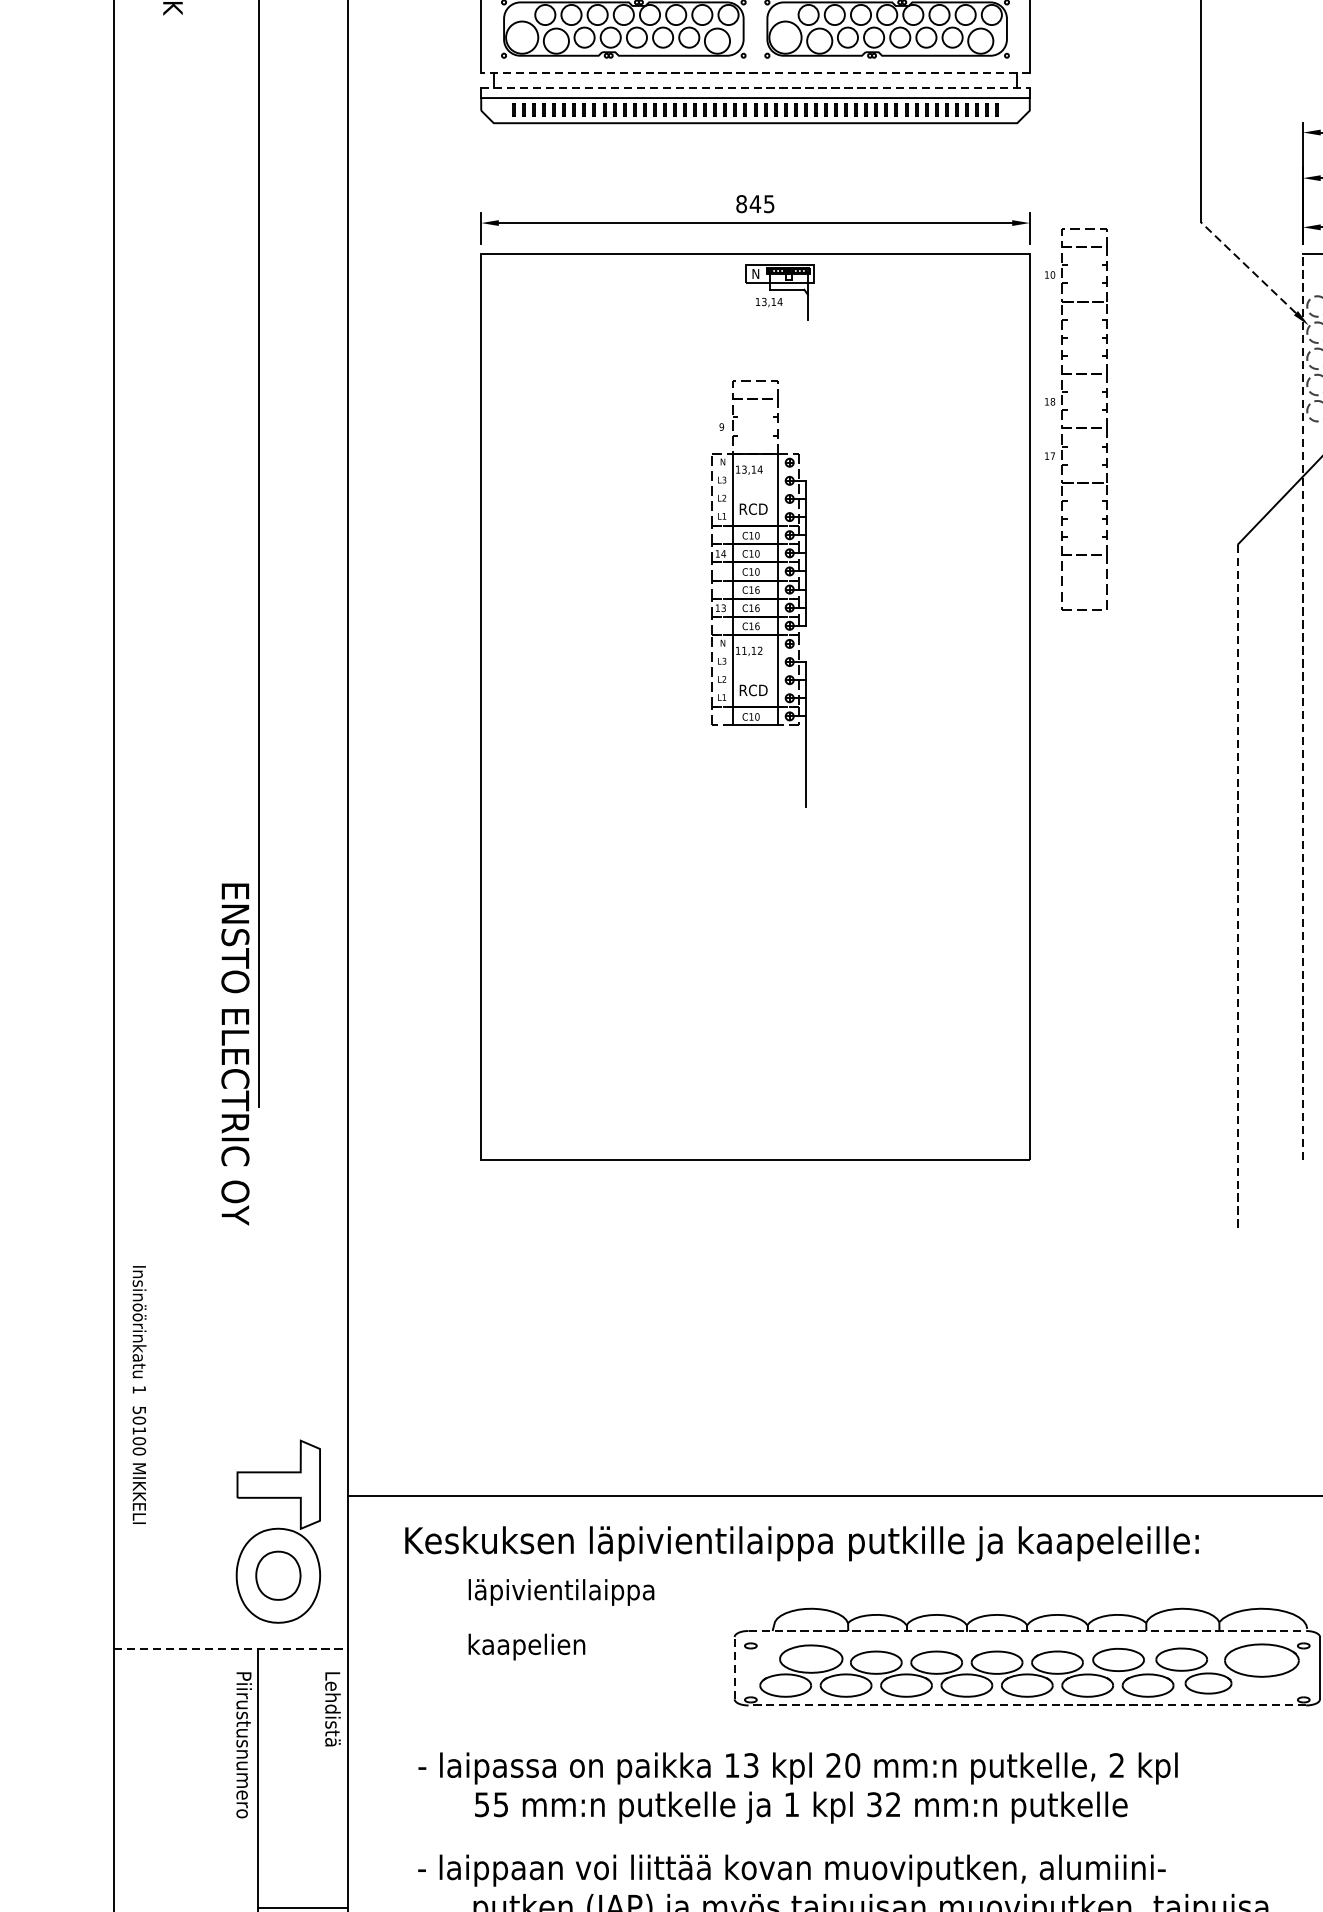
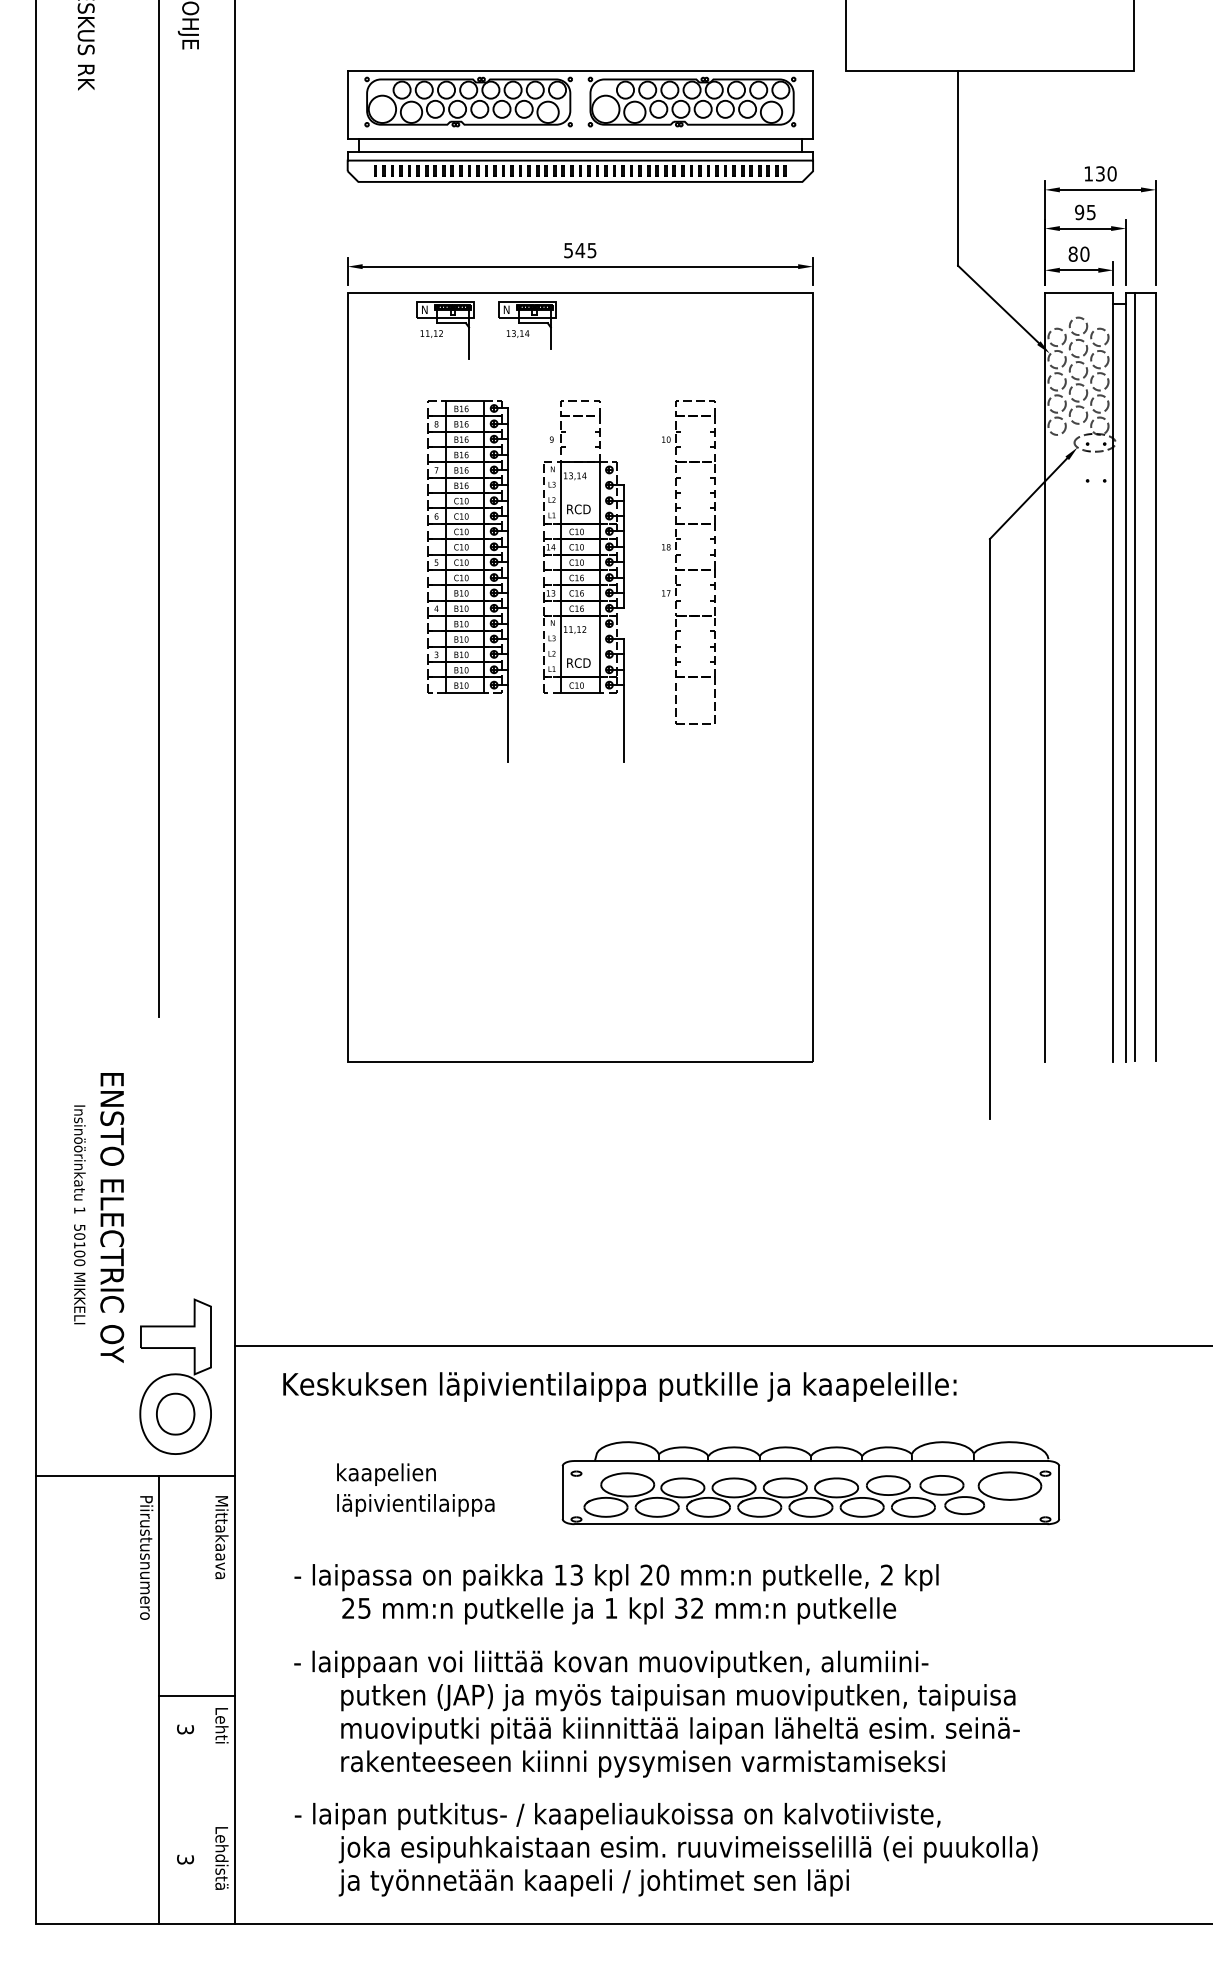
line: (755, 73) -> (580, 139), dashed -> solid
line: (755, 88) -> (580, 152), dashed -> solid
text: (741, 204) -> (568, 250), 845 -> 545
line: (1248, 267) -> (998, 304), dashed -> solid
part: (780, 292) -> (527, 325), moved
part: (596, 298) -> (445, 330), added
part: (1076, 428) -> (688, 569), moved
part: (622, 594) -> (467, 581), added
line: (1302, 706) -> (1044, 676), dashed -> solid
line: (1237, 885) -> (989, 828), dashed -> solid
text: (235, 1053) -> (112, 1217), moved
text: (139, 1394) -> (79, 1214), moved
text: (561, 1592) -> (415, 1505), moved
line: (1027, 1631) -> (811, 1461), dashed -> solid
line: (231, 1649) -> (135, 1476), dashed -> solid
line: (734, 1668) -> (562, 1492), dashed -> solid
line: (1026, 1705) -> (810, 1524), dashed -> solid
text: (332, 1722) -> (221, 1538), Lehdistä -> Mittakaava
text: (482, 1803) -> (348, 1607), 55 -> 25

